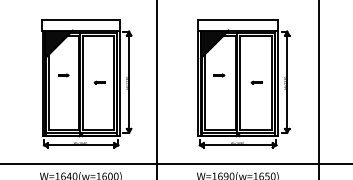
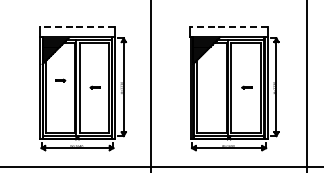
line: (81, 20) -> (77, 27), solid -> dashed
line: (237, 20) -> (228, 27), solid -> dashed
part: (219, 75) -> (211, 80), removed

